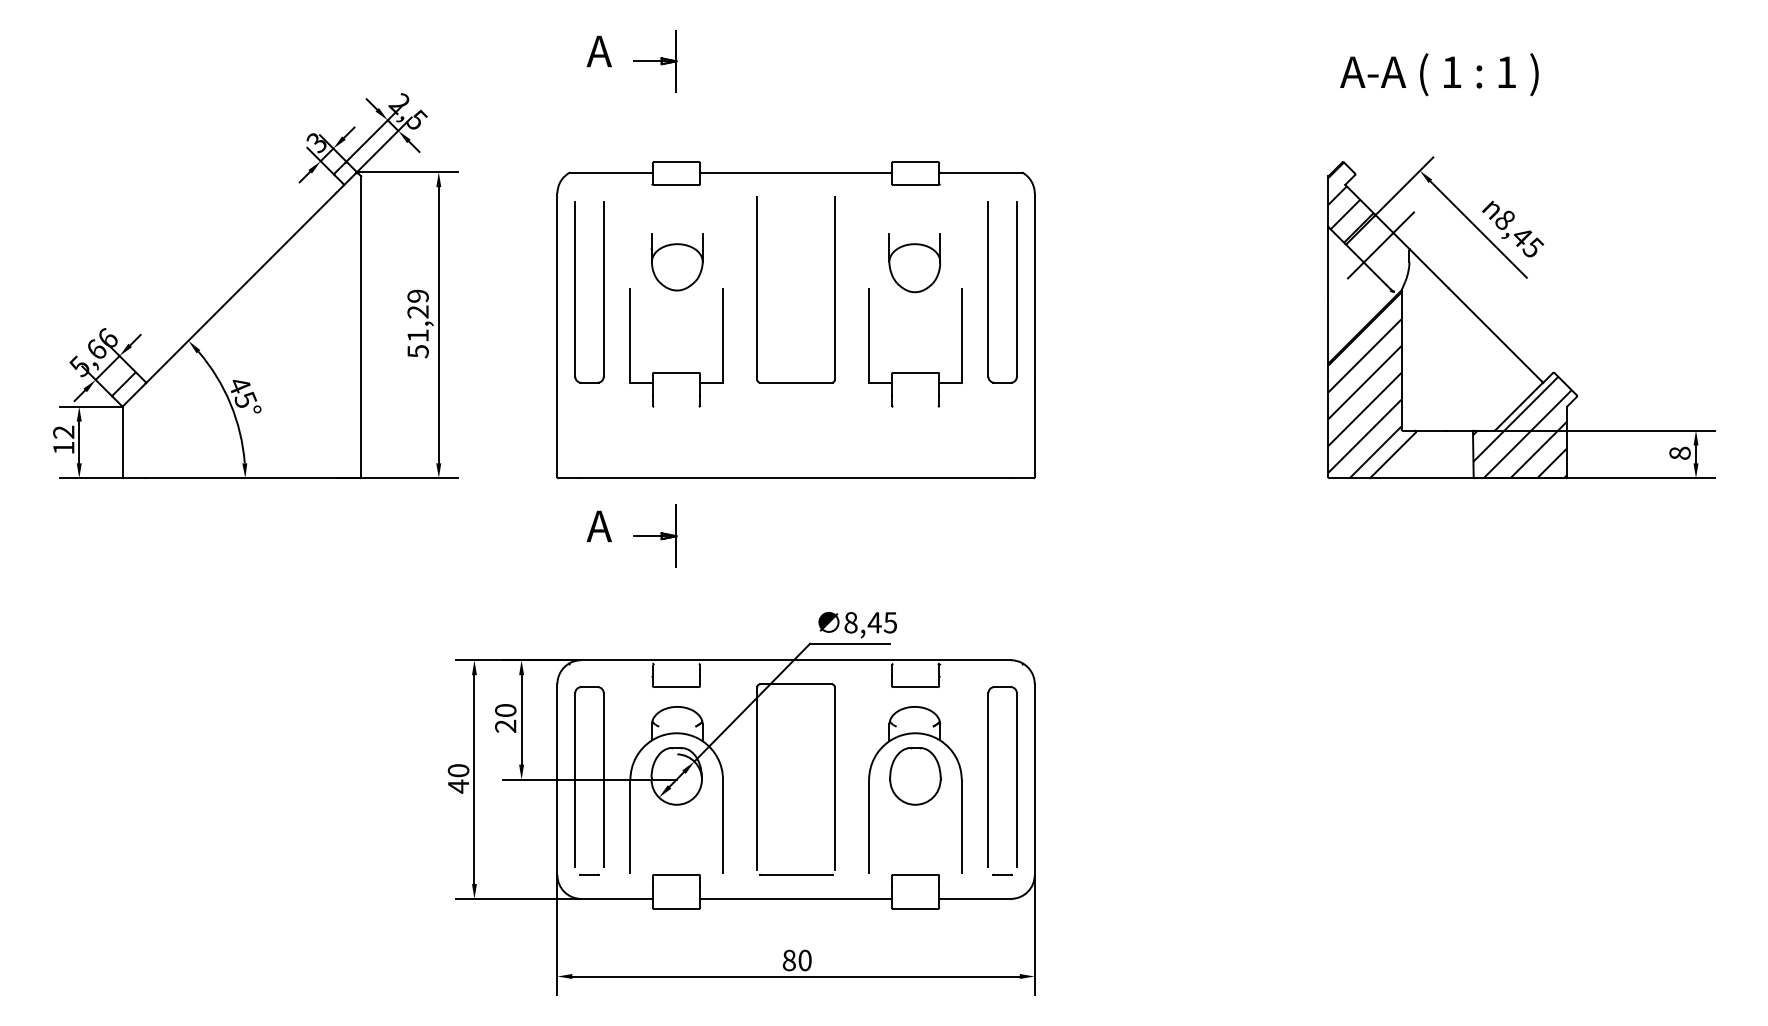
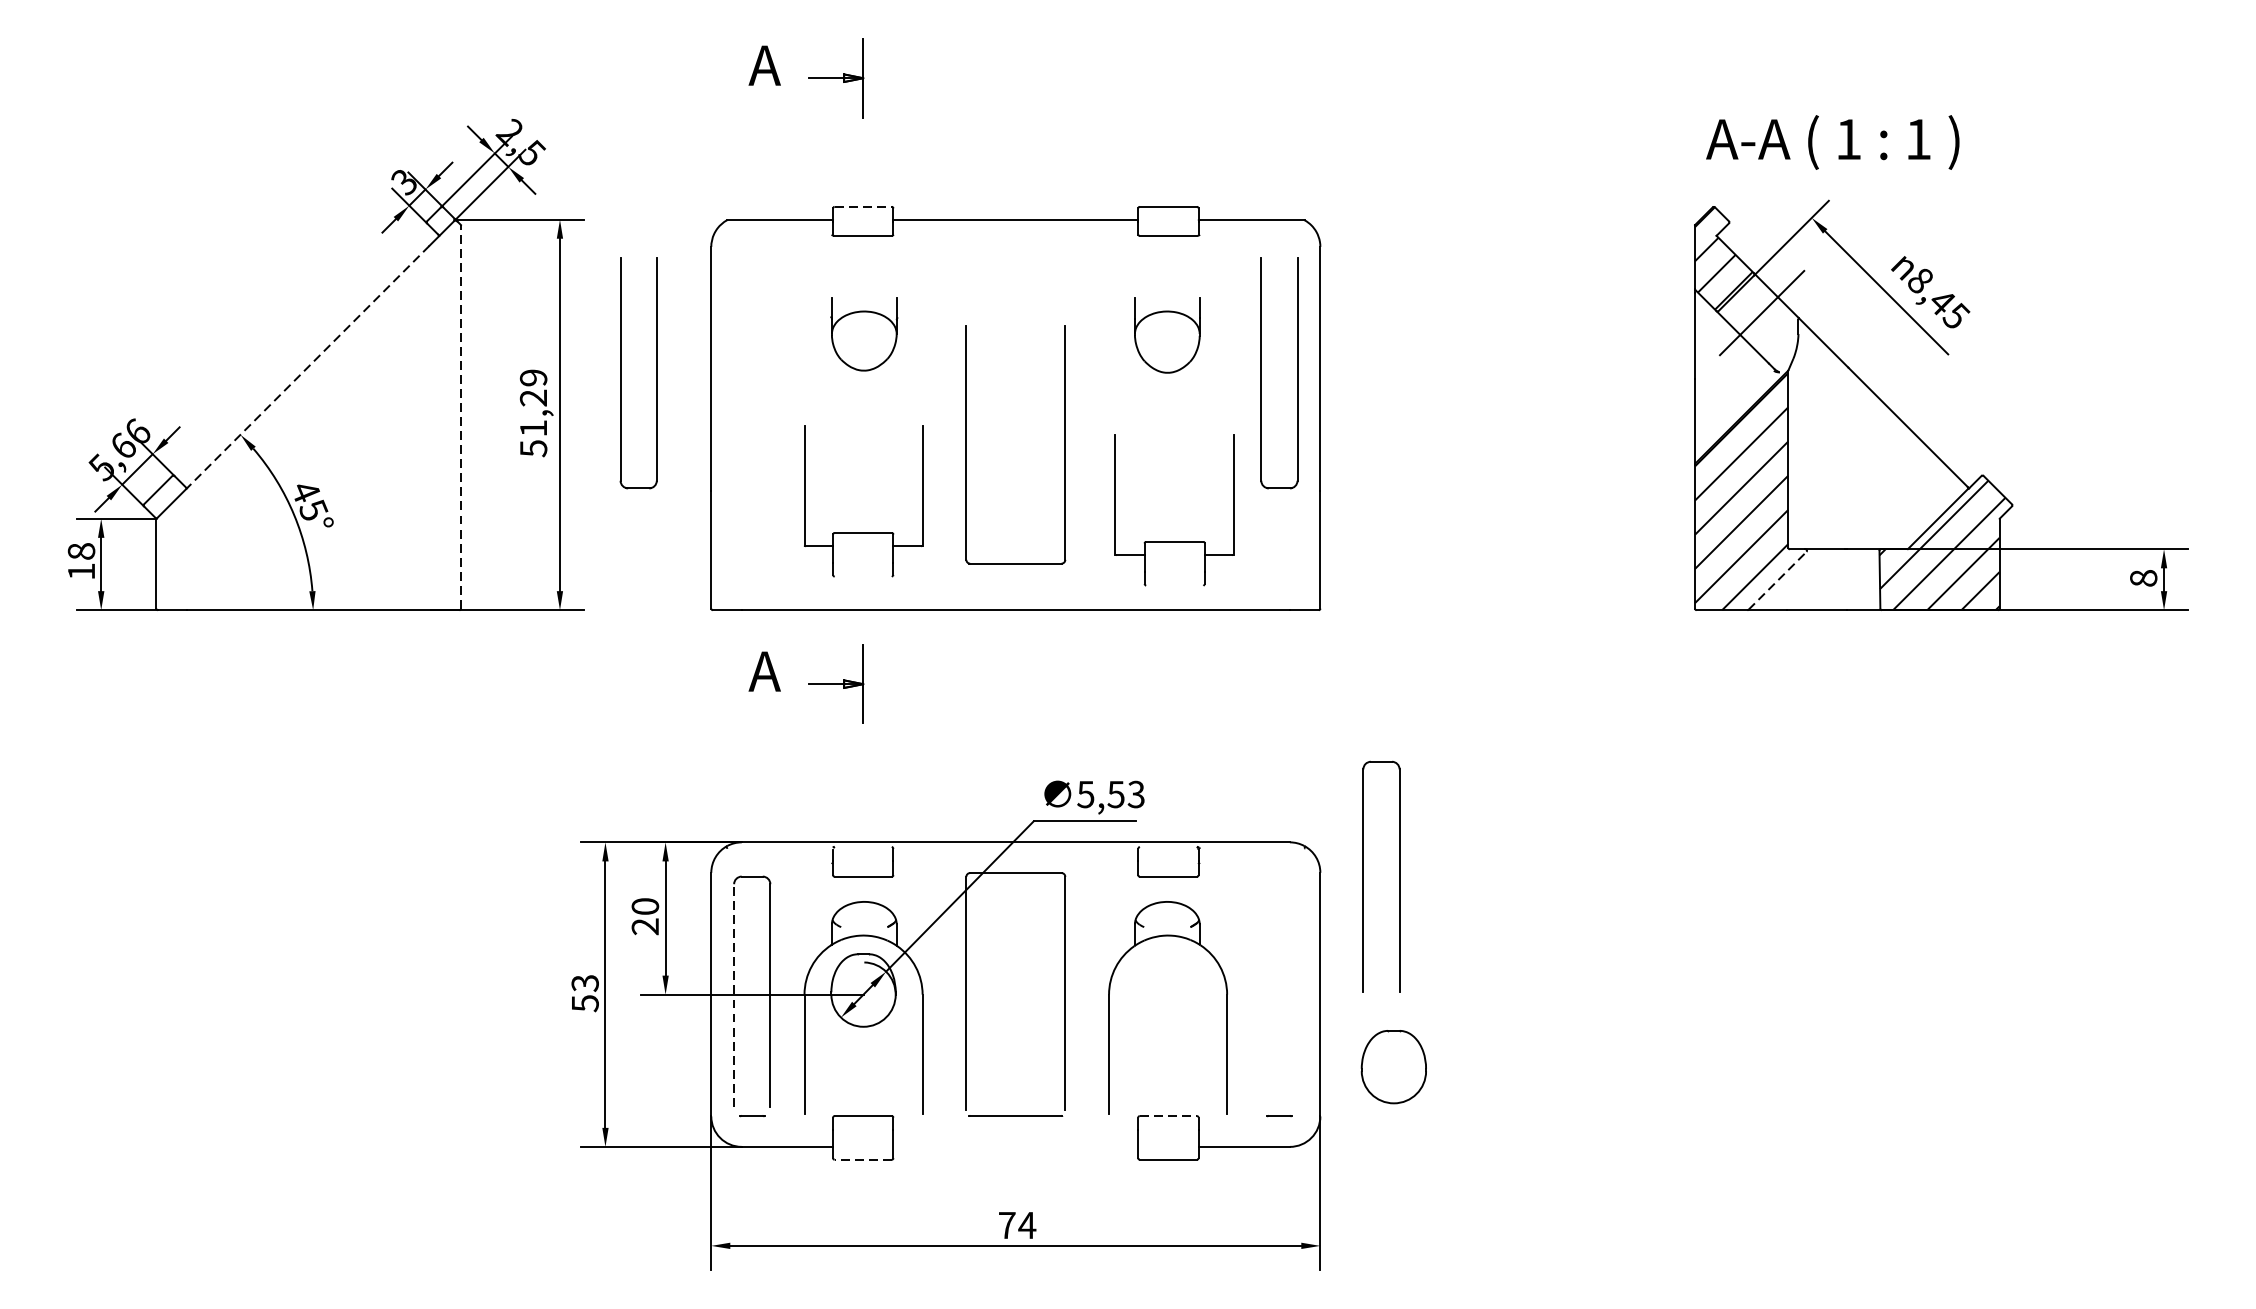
text: (1439, 74) -> (1832, 142), moved
line: (677, 162) -> (864, 207), solid -> dashed
line: (240, 288) -> (306, 368), solid -> dashed
part: (757, 289) -> (966, 444), moved
part: (575, 292) -> (620, 373), moved
line: (361, 326) -> (461, 416), solid -> dashed
part: (676, 372) -> (863, 532), moved
part: (915, 372) -> (1174, 541), moved
text: (63, 431) -> (81, 550), 12 -> 18
line: (1393, 454) -> (1778, 579), solid -> dashed
text: (870, 622) -> (1110, 794), 8,45 -> 5,53
part: (915, 776) -> (1394, 1067), moved
part: (988, 776) -> (1363, 875), moved
text: (458, 778) -> (585, 993), 40 -> 53
line: (575, 779) -> (734, 994), solid -> dashed
line: (916, 874) -> (1169, 1115), solid -> dashed
line: (796, 898) -> (1016, 1146), removed
line: (676, 908) -> (863, 1159), solid -> dashed
text: (797, 960) -> (1017, 1225), 80 -> 74

